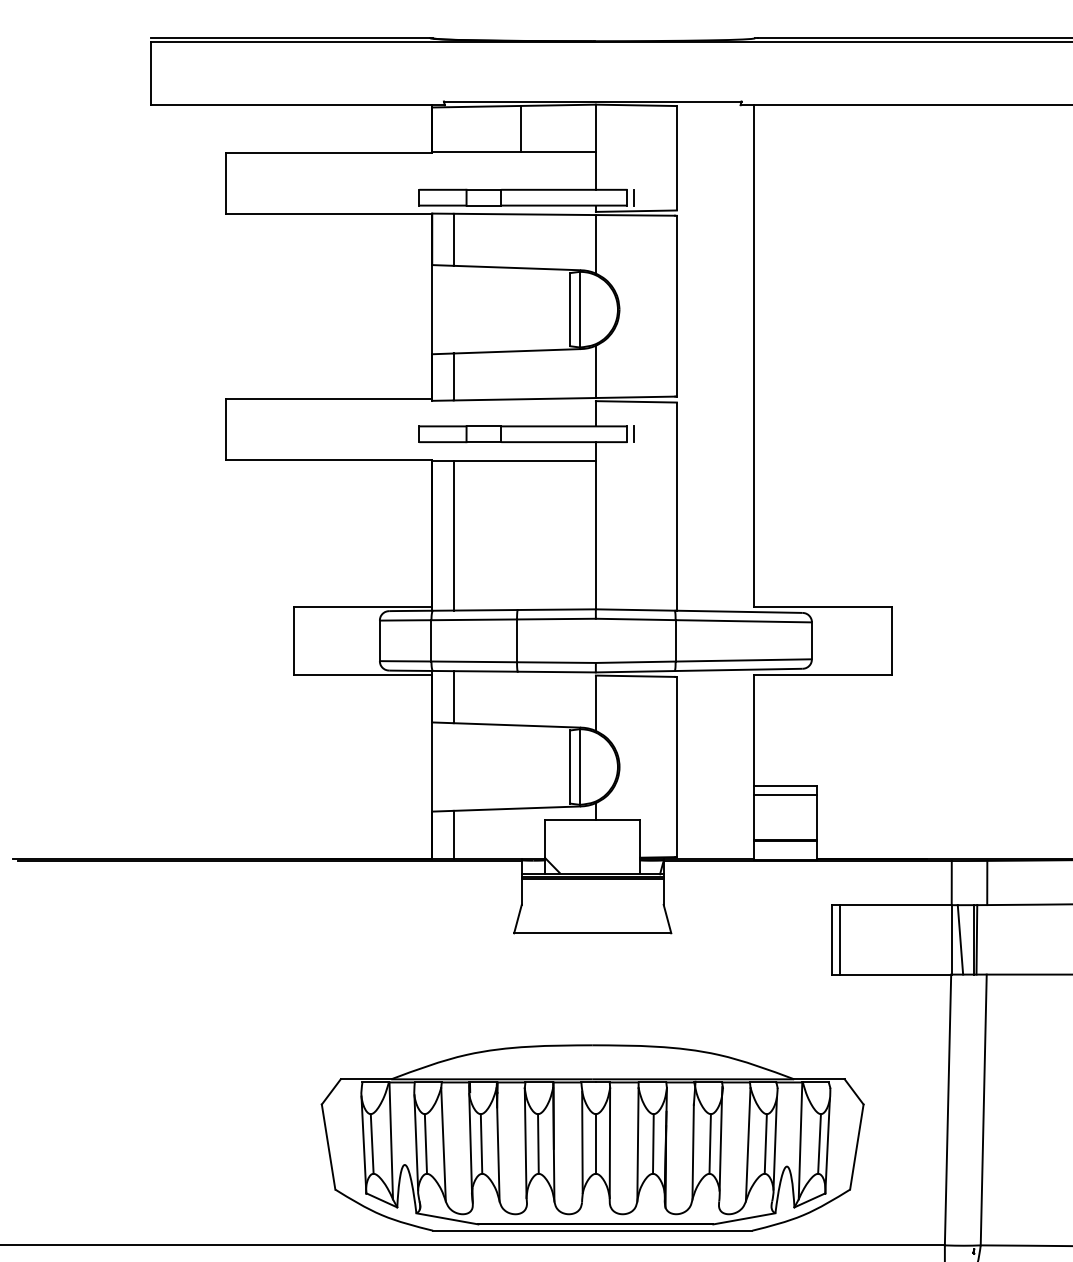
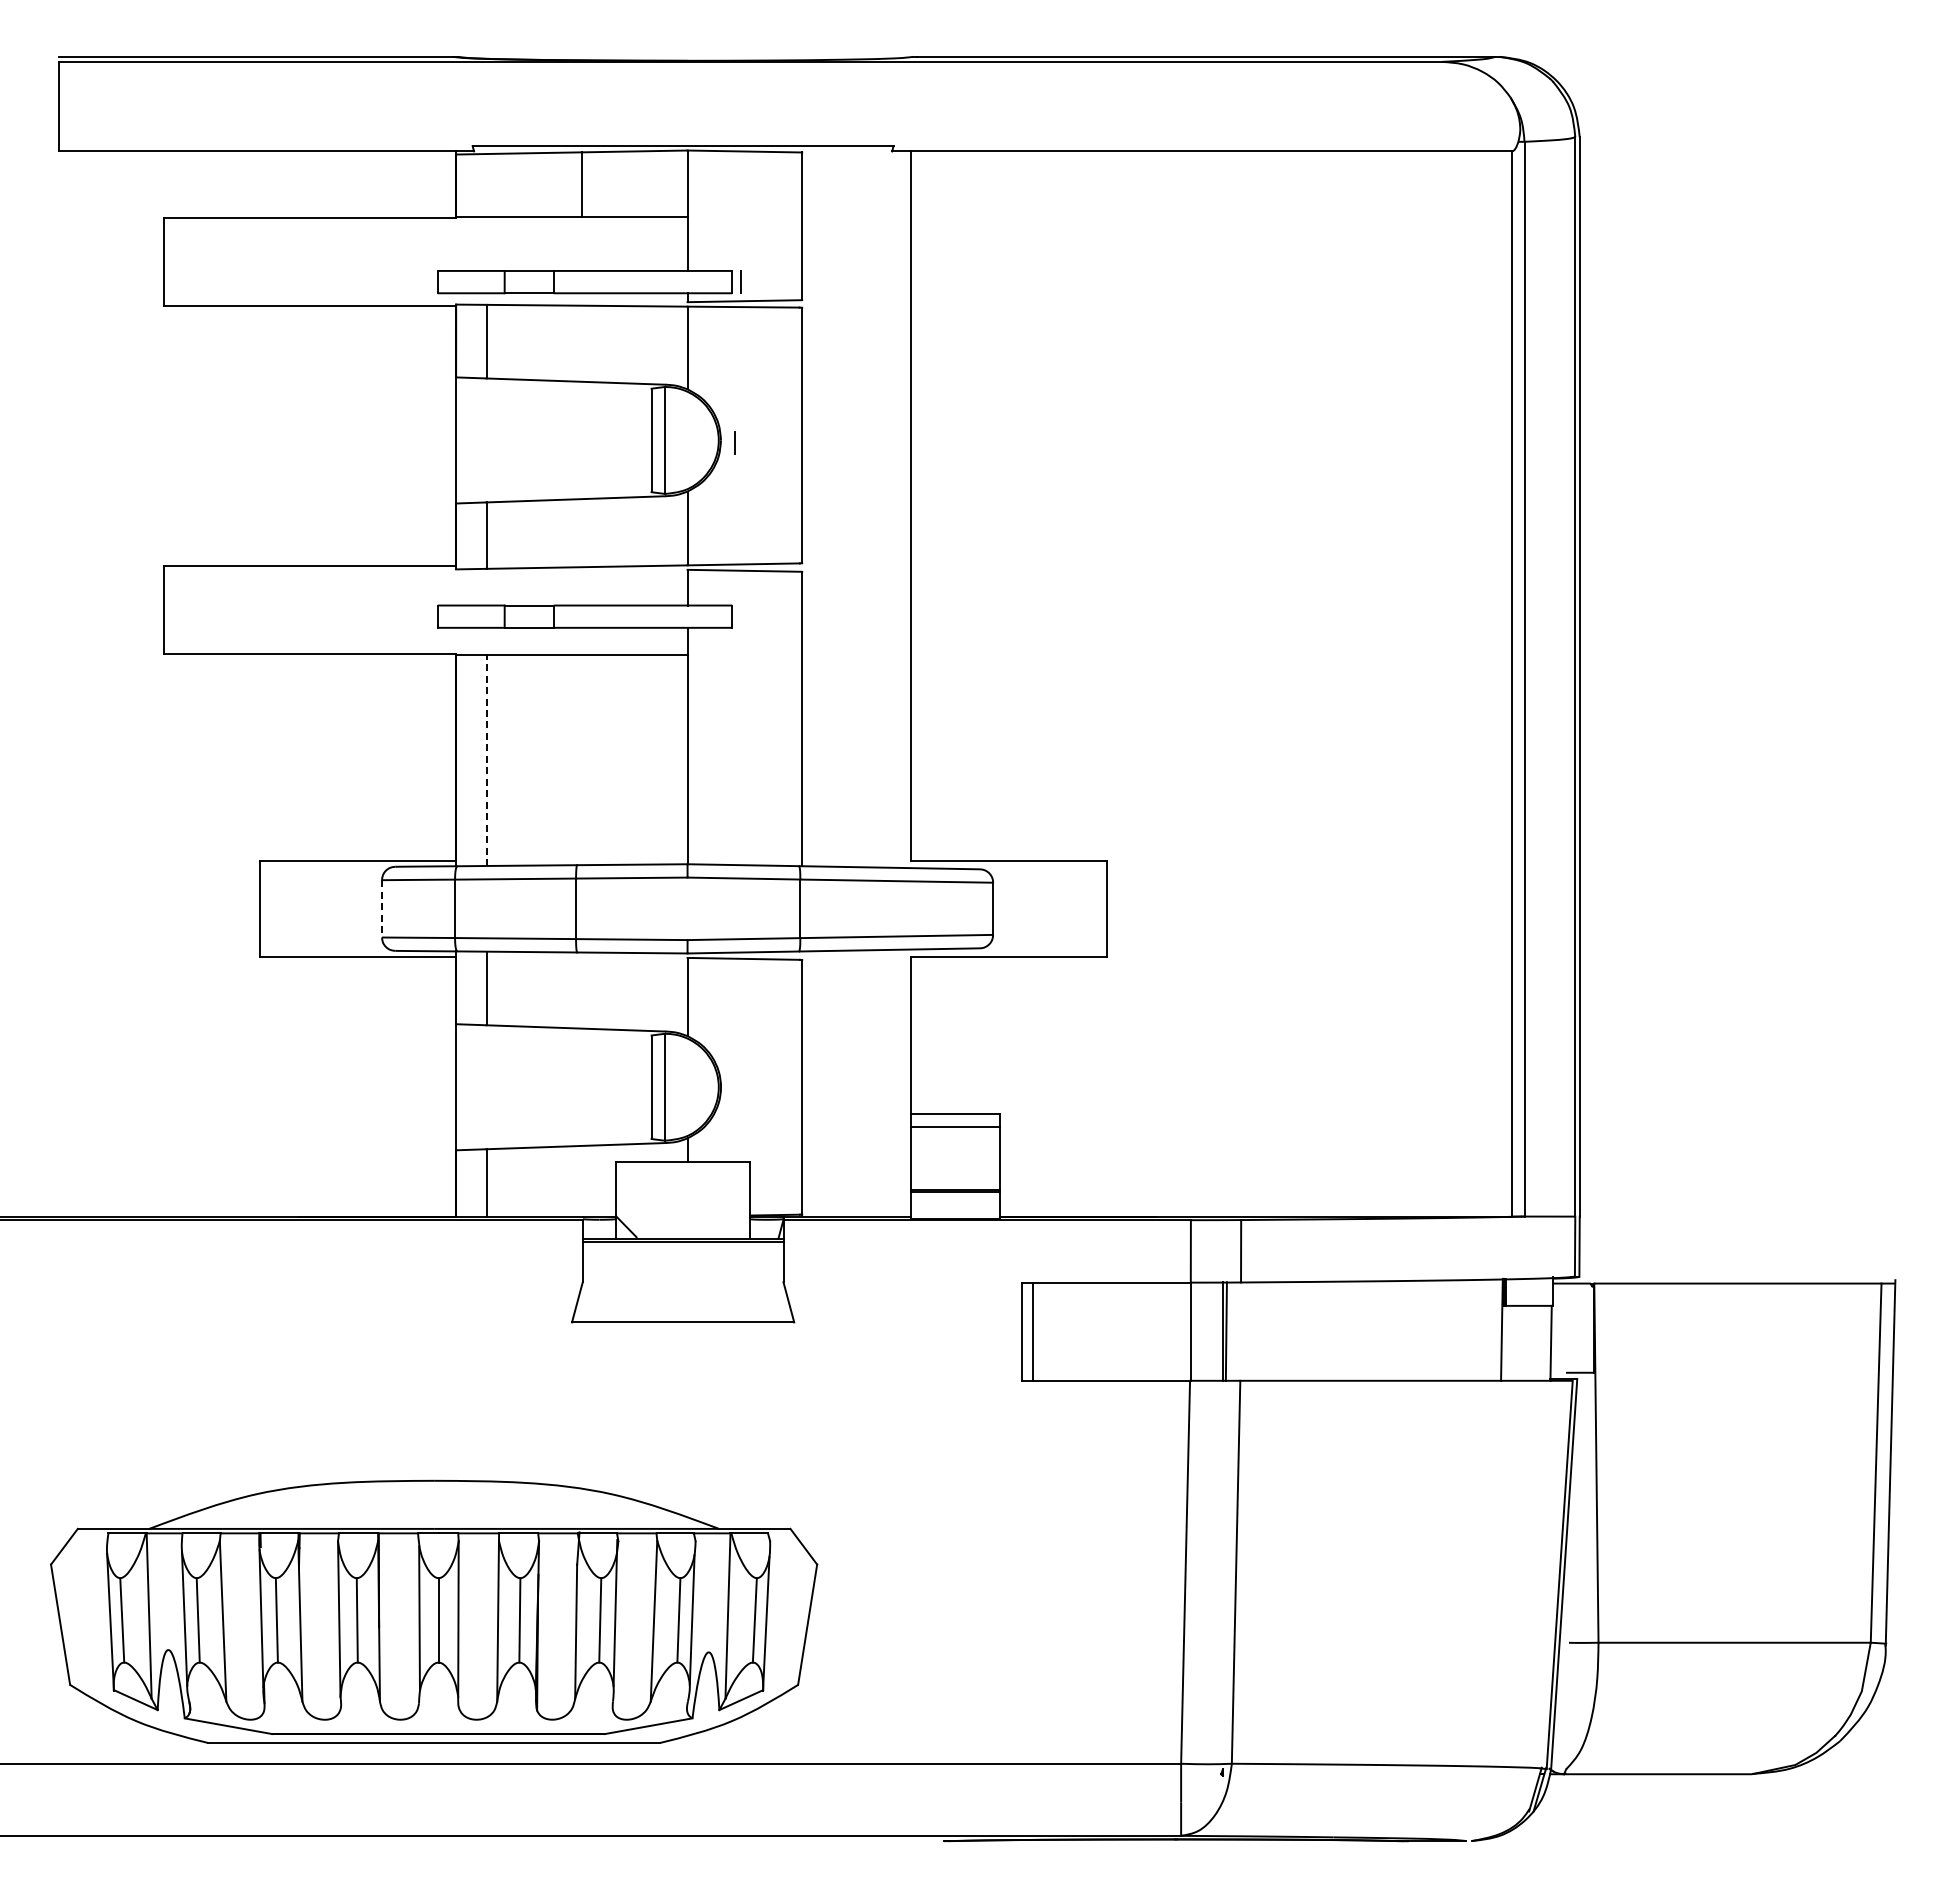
line: (633, 434) -> (734, 442), moved
line: (453, 535) -> (486, 760), solid -> dashed
line: (380, 640) -> (382, 908), solid -> dashed
line: (592, 878) -> (682, 1245), removed
line: (959, 939) -> (1202, 1331), removed
part: (592, 1137) -> (434, 1611), moved

